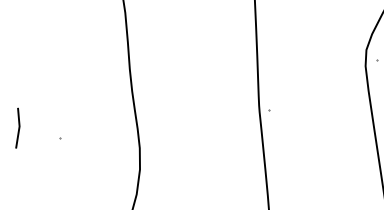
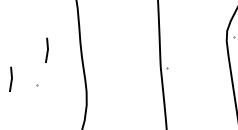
line: (76, 80) -> (47, 49), added

